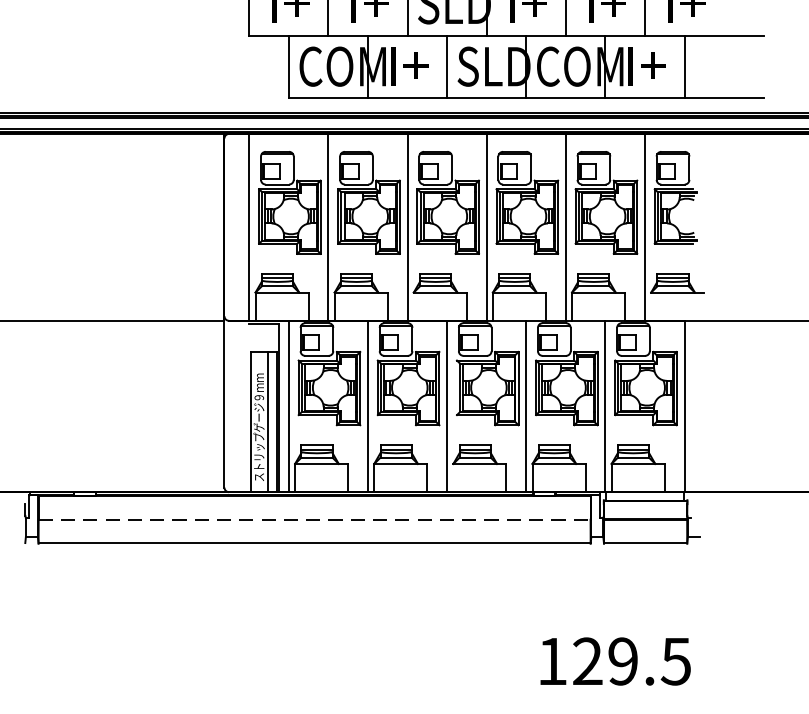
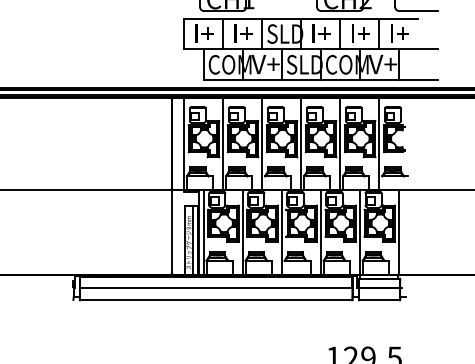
text: (414, 66) -> (265, 64), I+ -> V+
text: (651, 66) -> (382, 64), I+ -> V+
line: (315, 519) -> (216, 288), dashed -> solid

